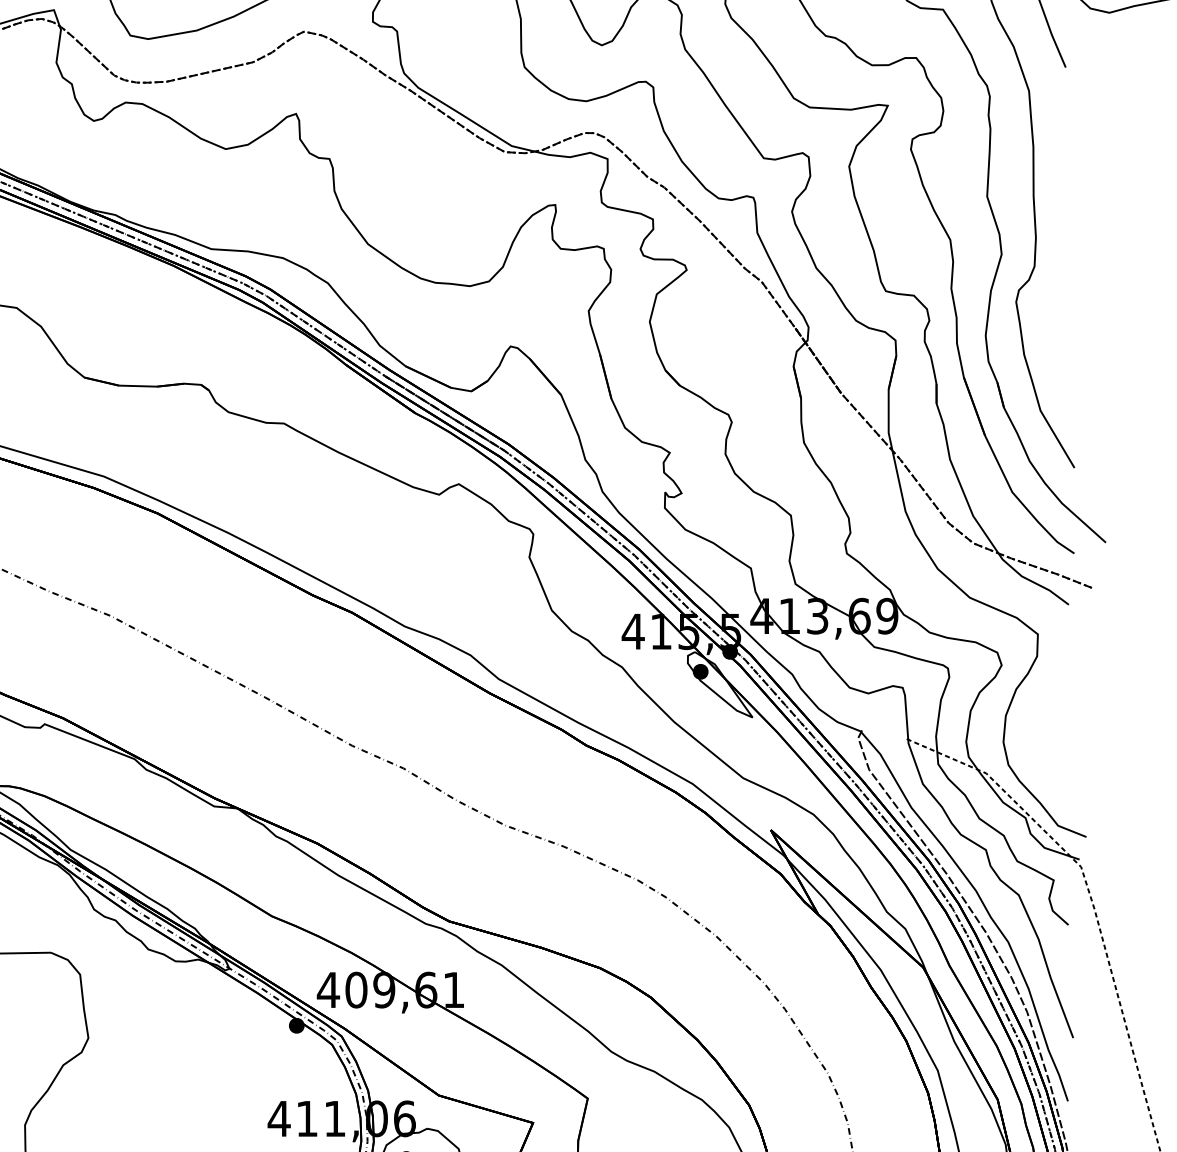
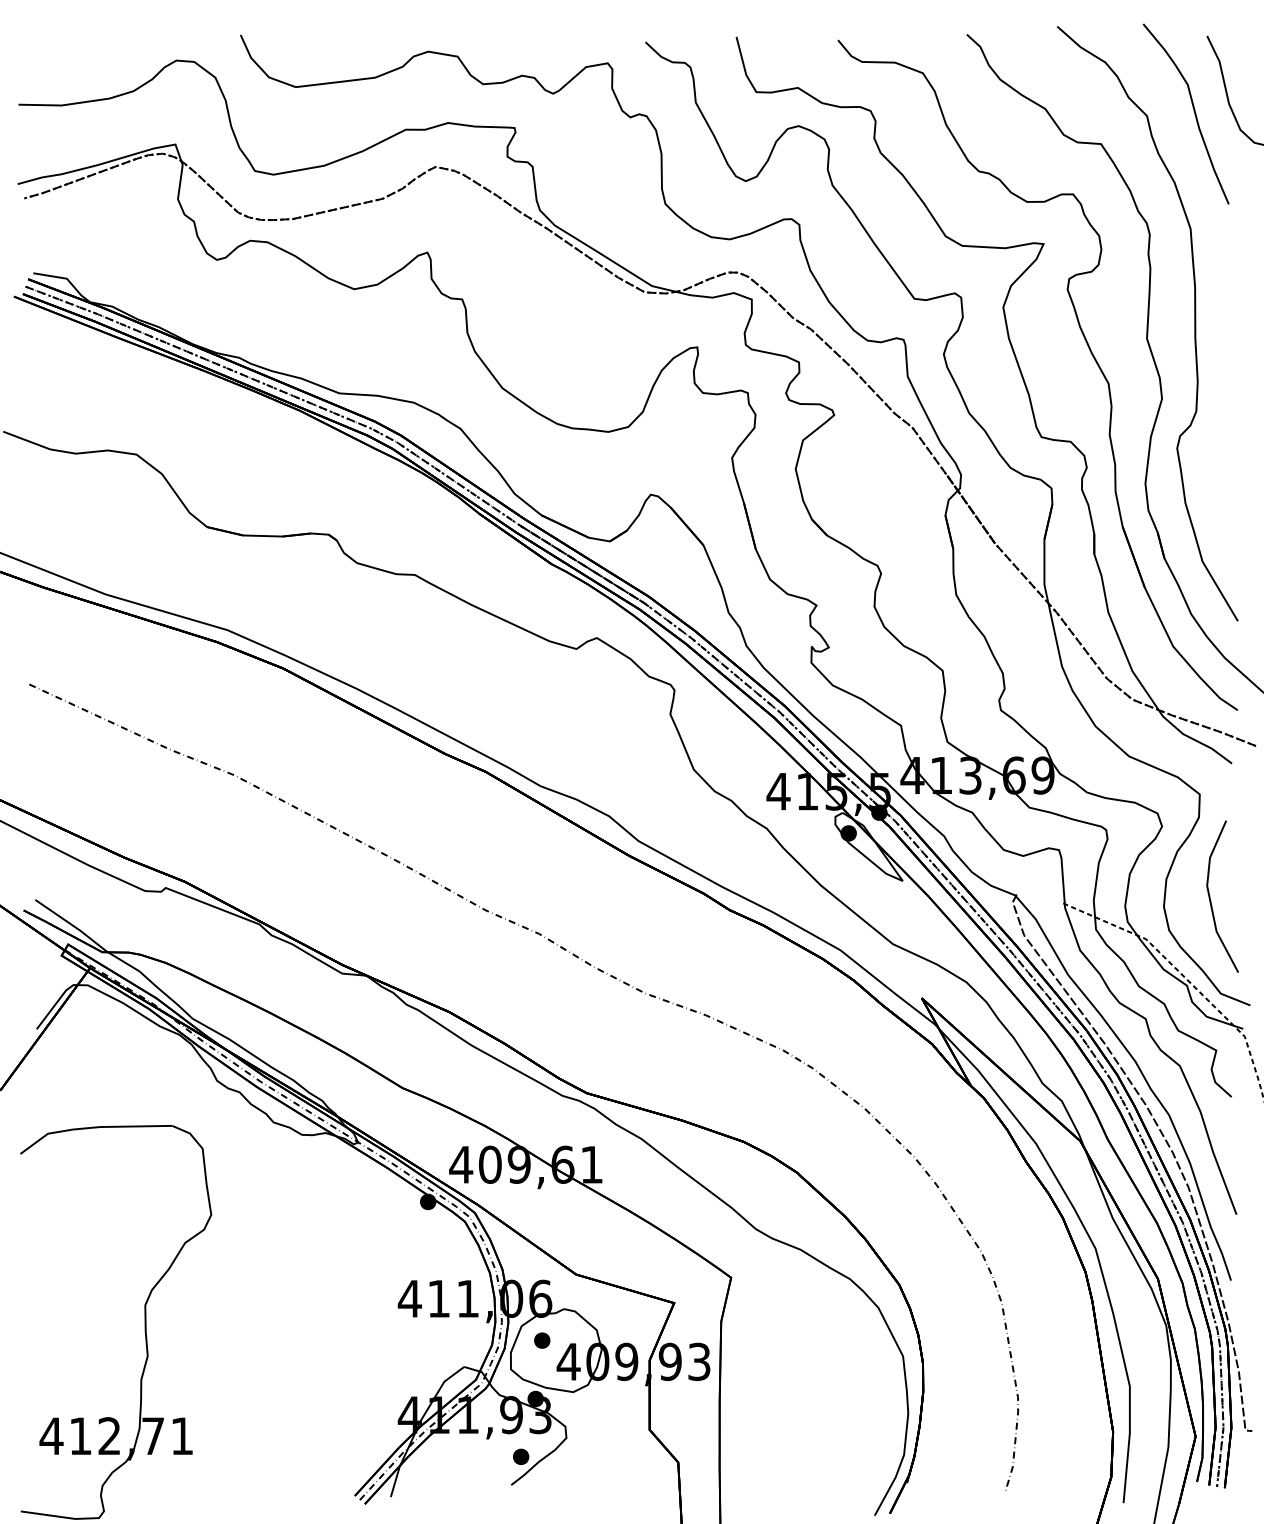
line: (1049, 736) -> (1211, 900), added

